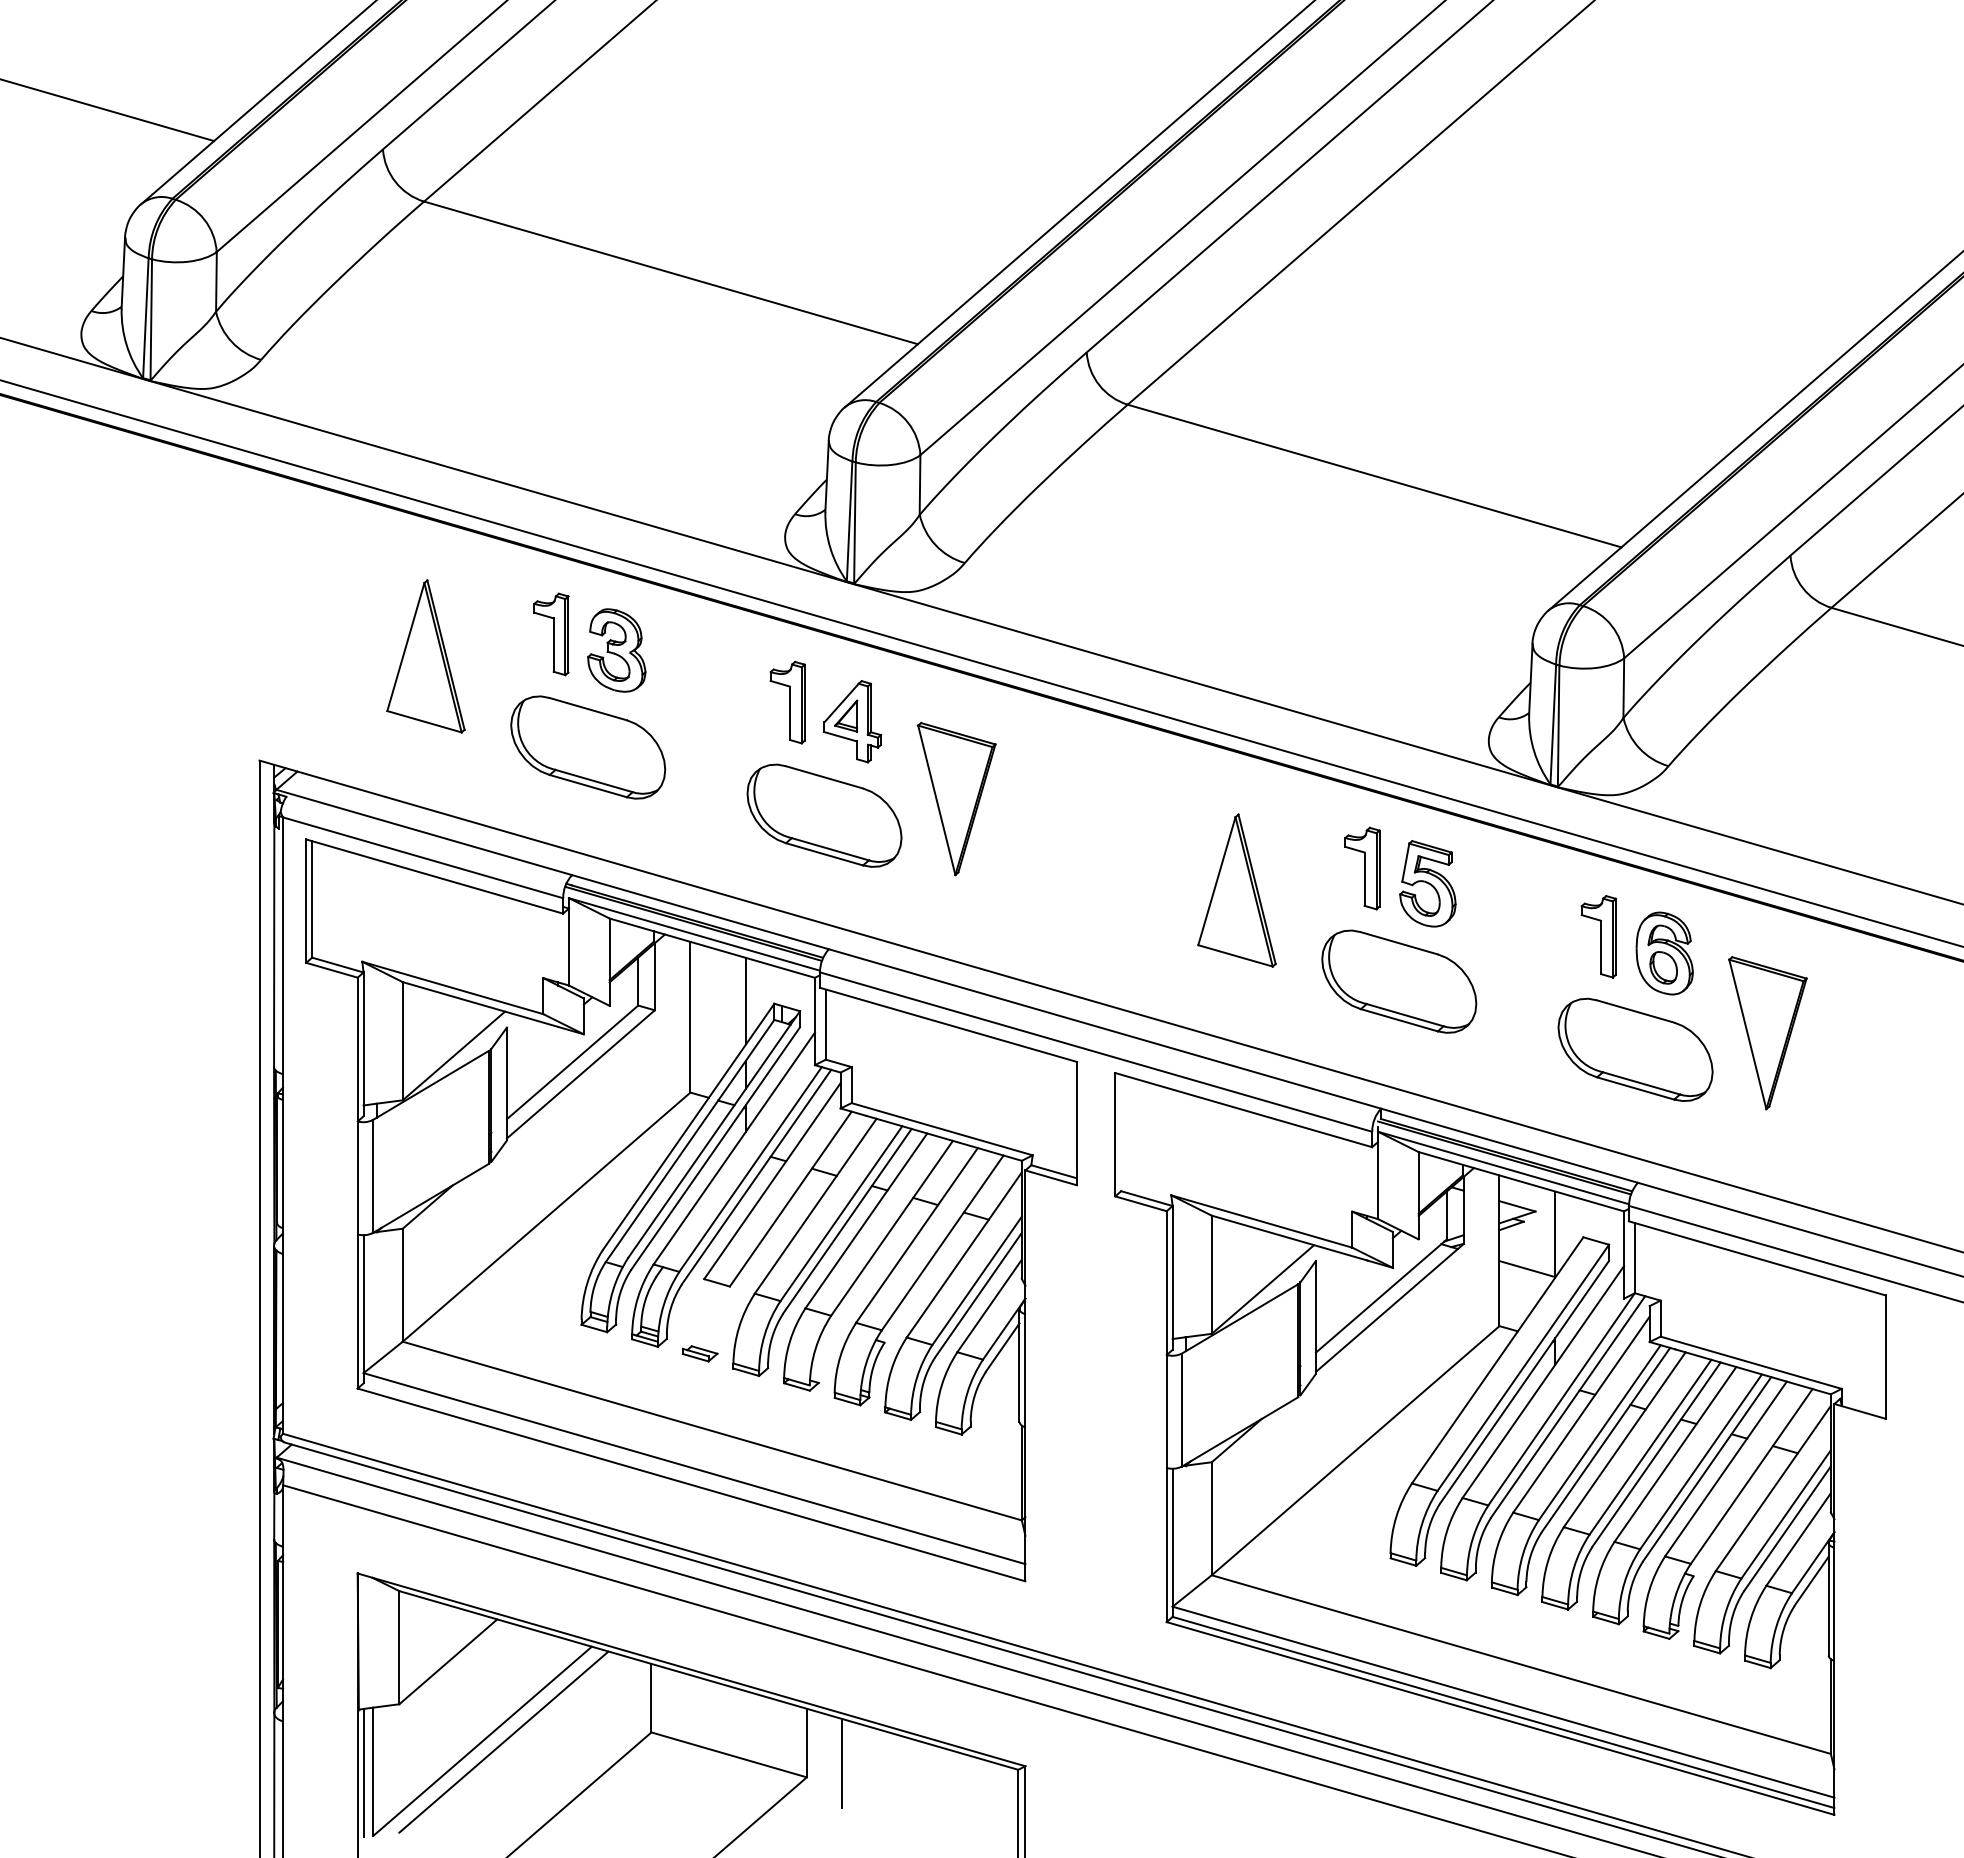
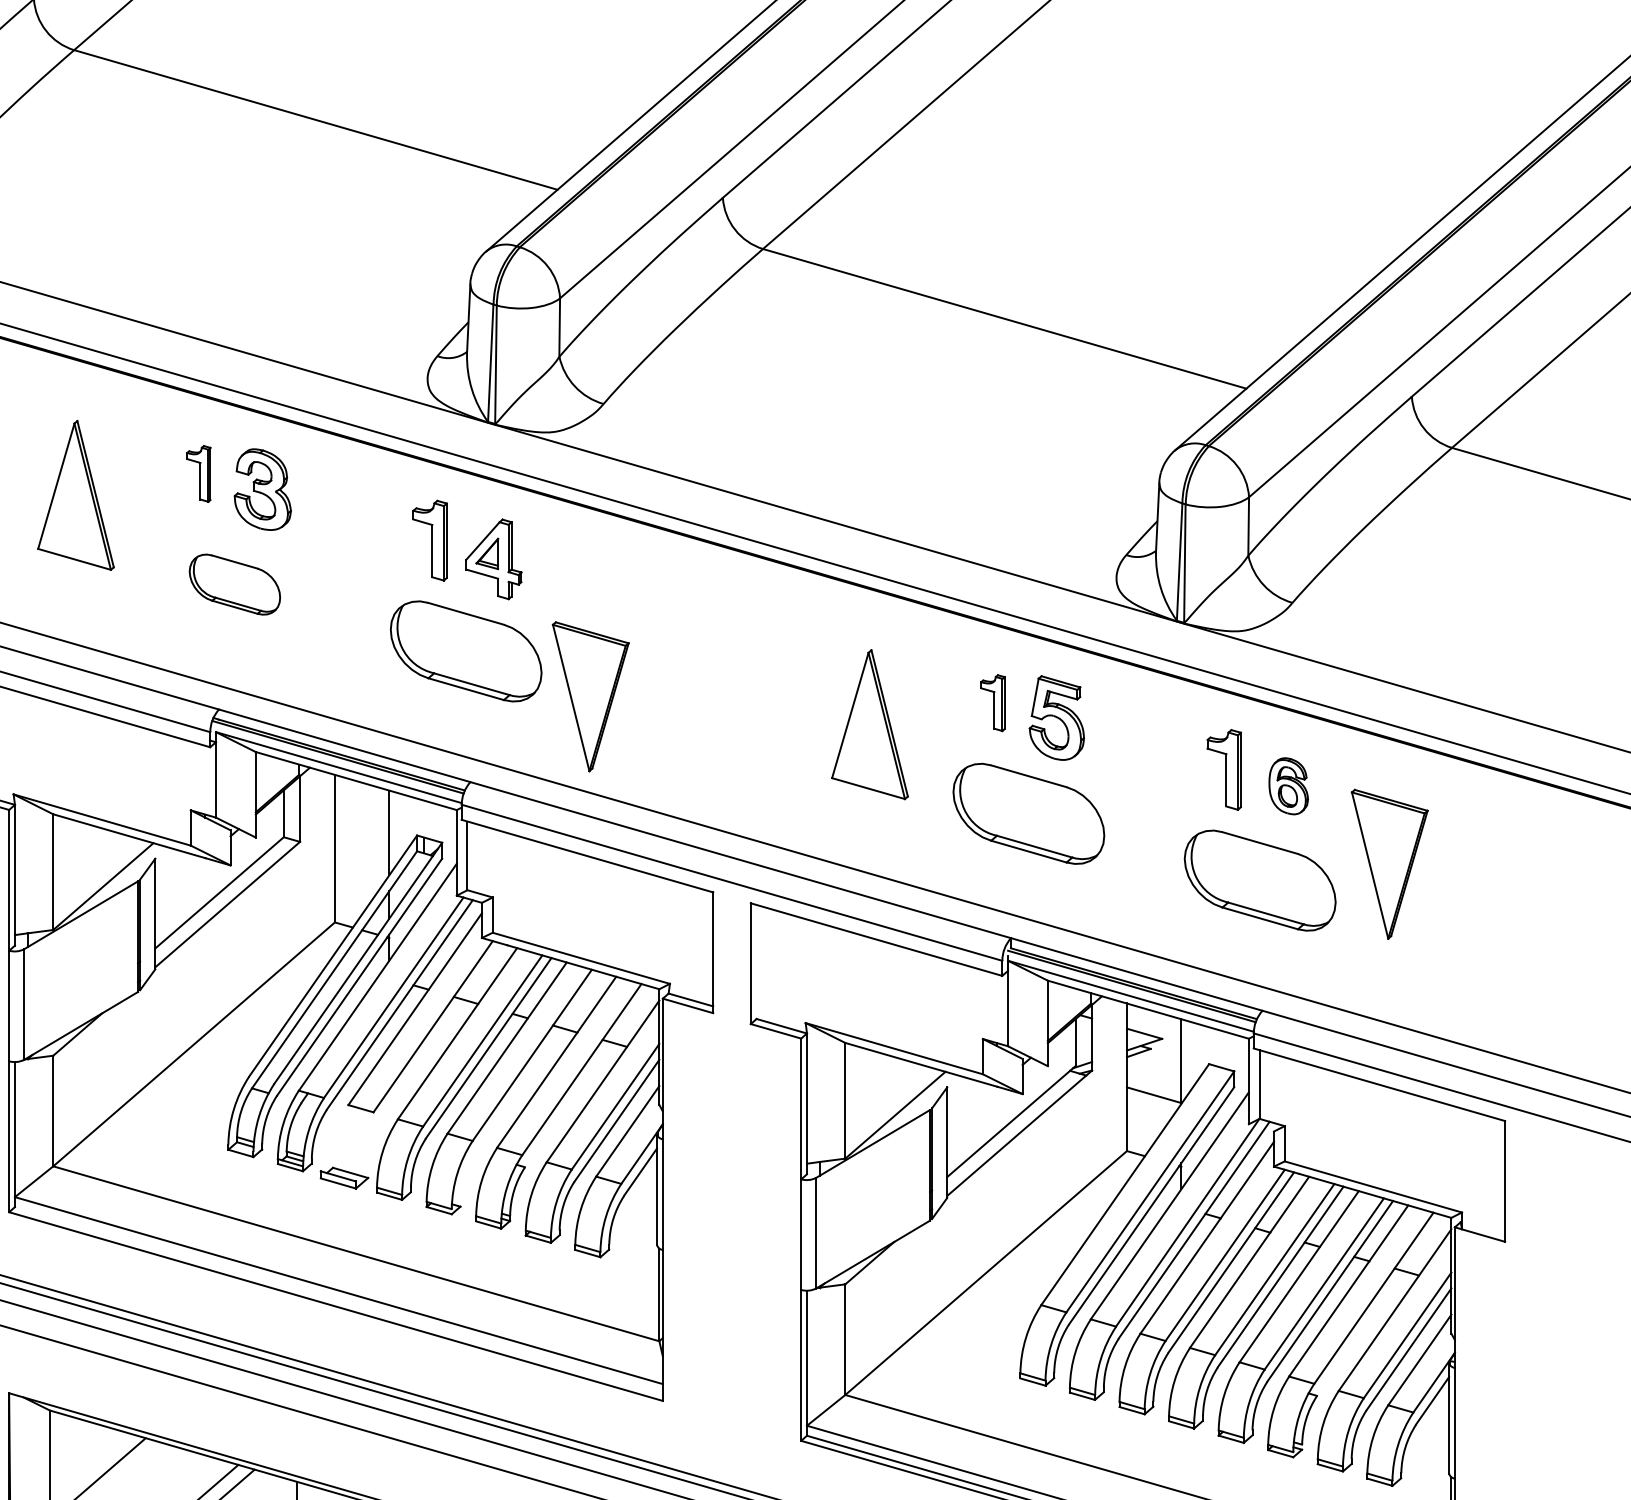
part: (551, 634) -> (198, 473), size x0.7
part: (588, 747) -> (235, 584), size x0.6
part: (956, 799) -> (590, 697), moved
part: (1362, 868) -> (992, 703), size x0.7
part: (1664, 953) -> (1288, 786), size x0.7
part: (699, 1353) -> (343, 1177), size x1.4

